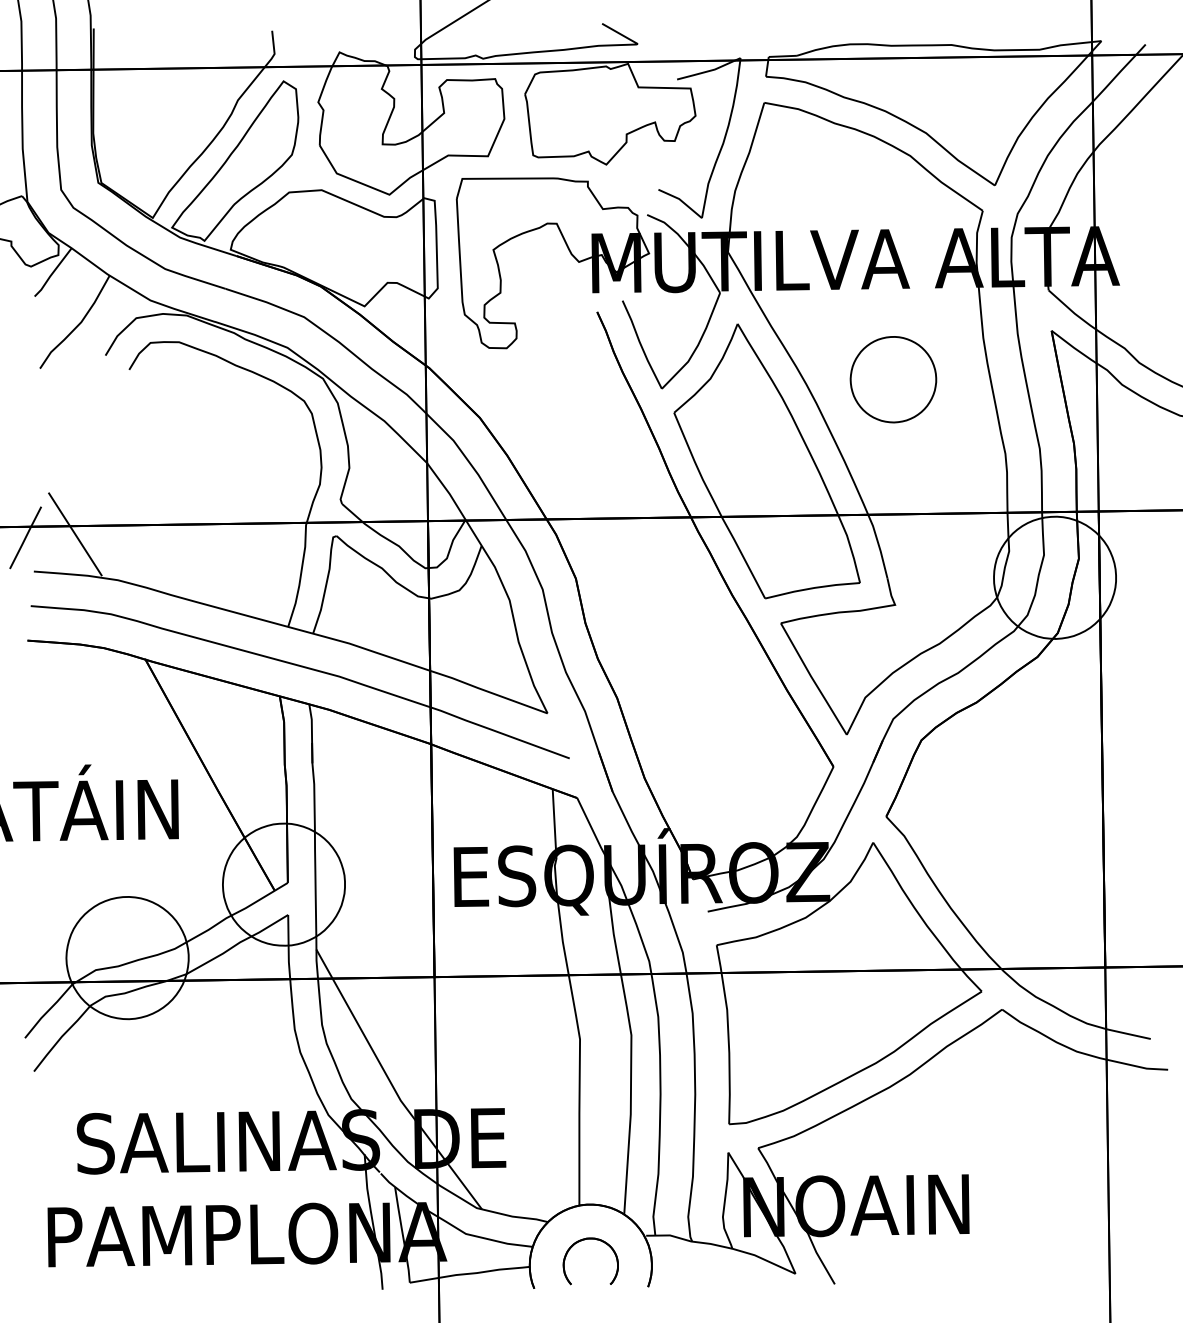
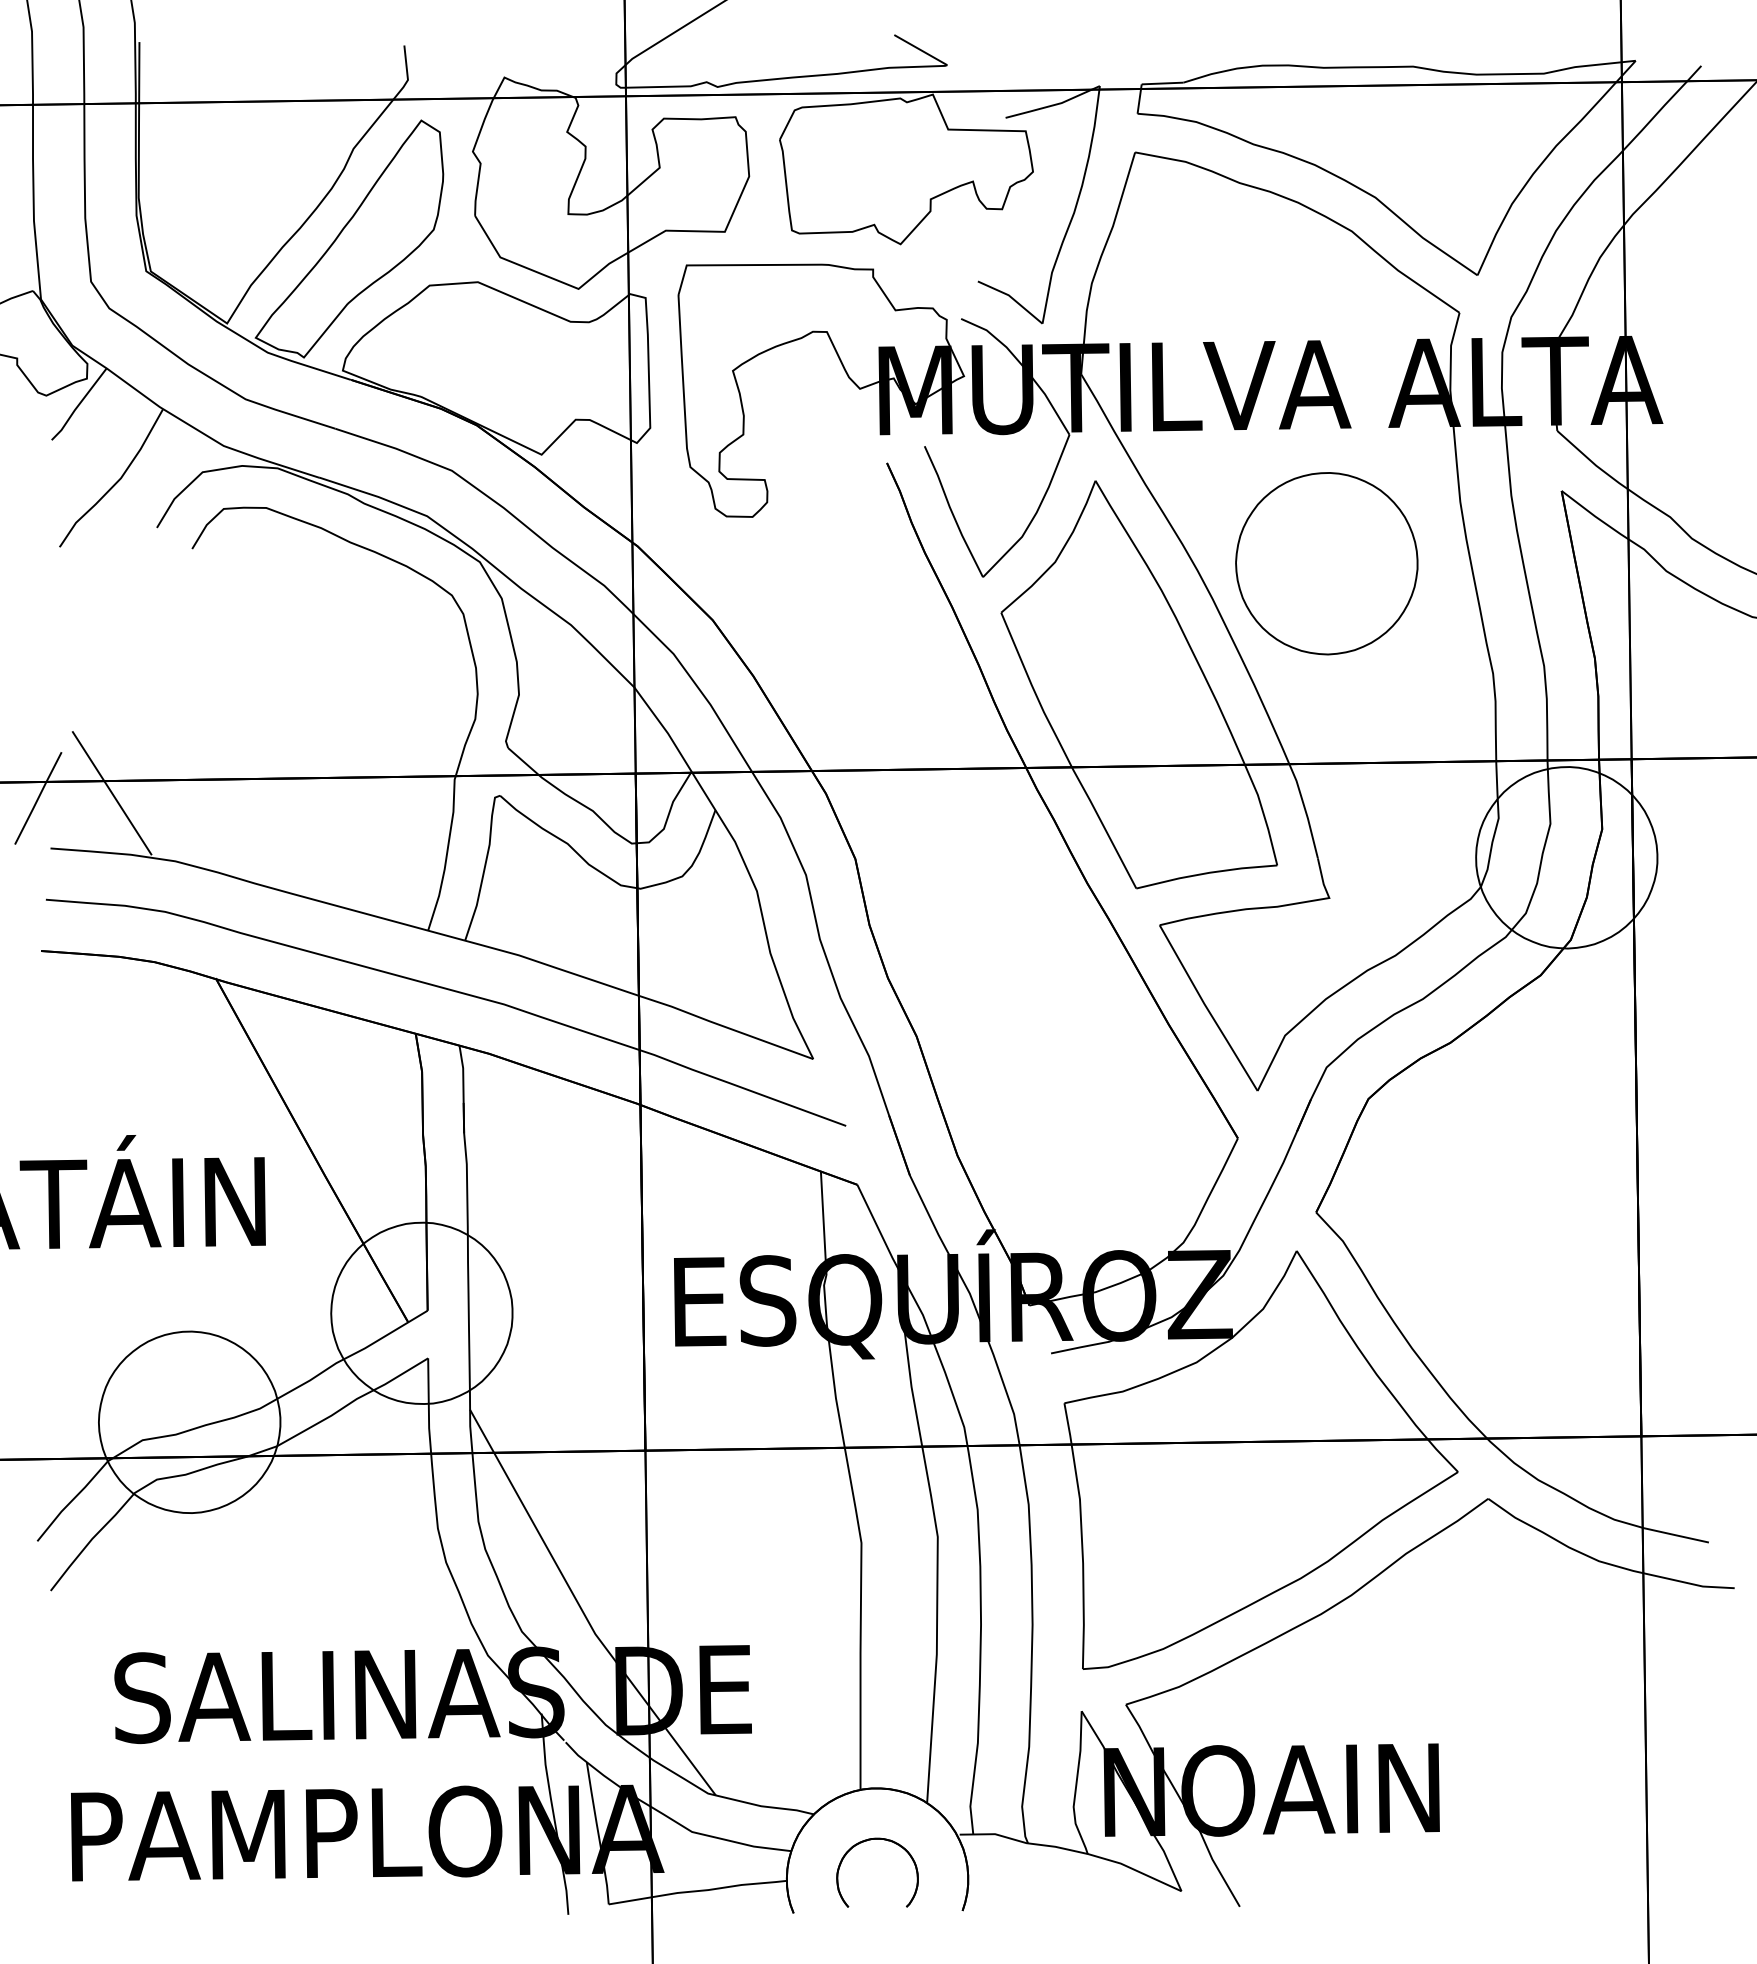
part: (893, 379) -> (1326, 563), size x1.43

